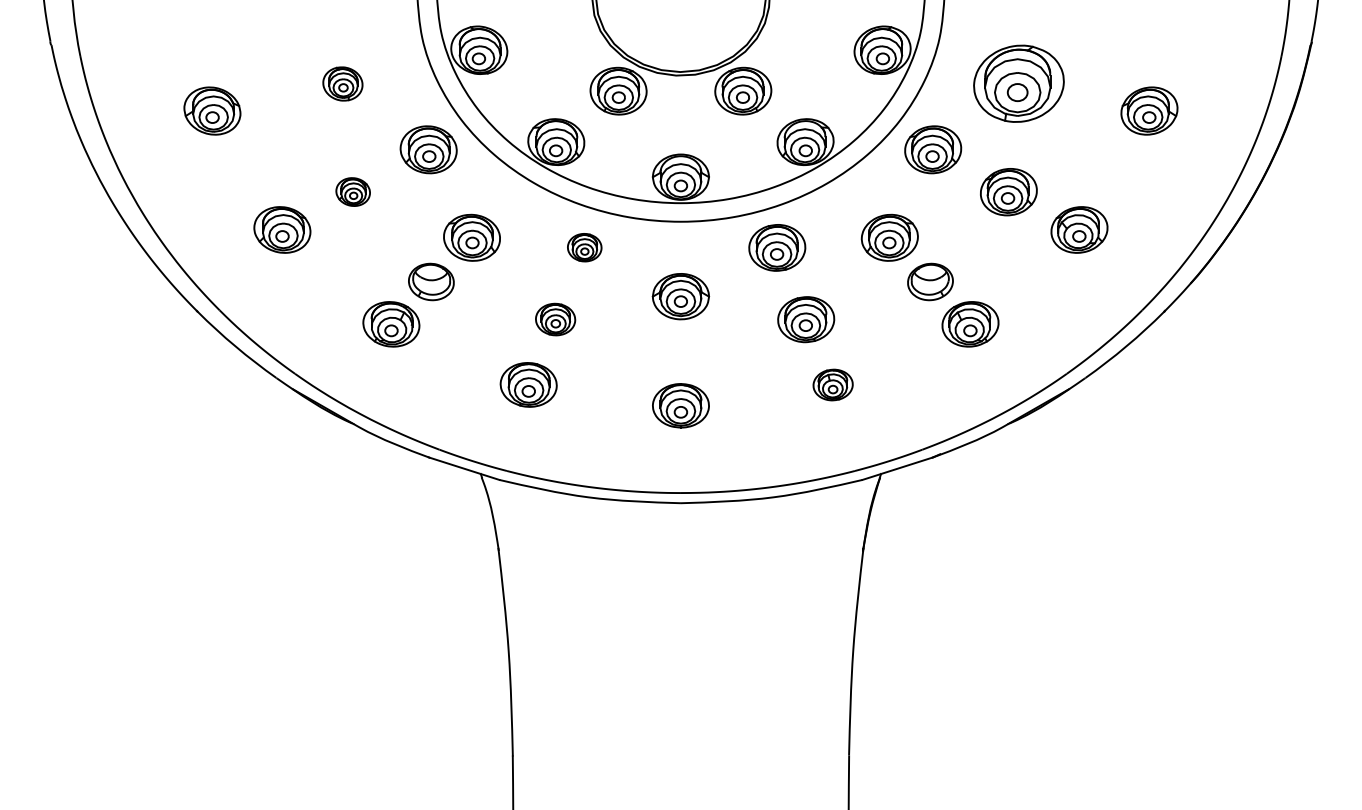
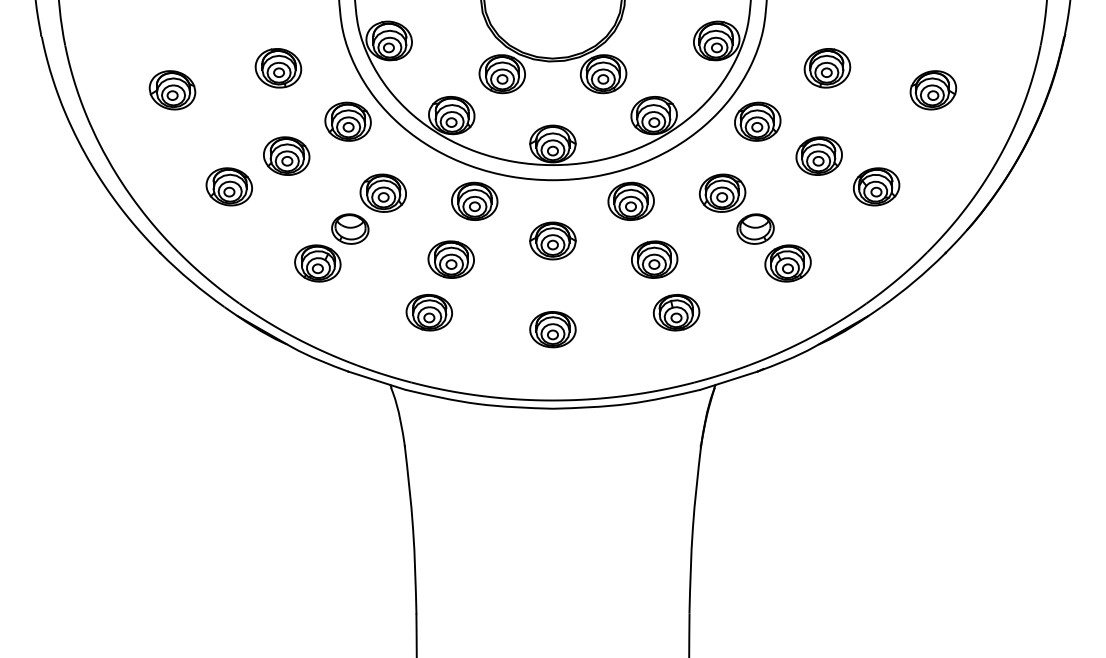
part: (342, 84) -> (278, 68), size x1.43
part: (1019, 84) -> (827, 68), size x0.62
part: (352, 191) -> (286, 155), size x1.67
part: (584, 246) -> (474, 200), size x1.67
part: (554, 319) -> (450, 259), size x1.43
part: (833, 384) -> (676, 312), size x1.43

